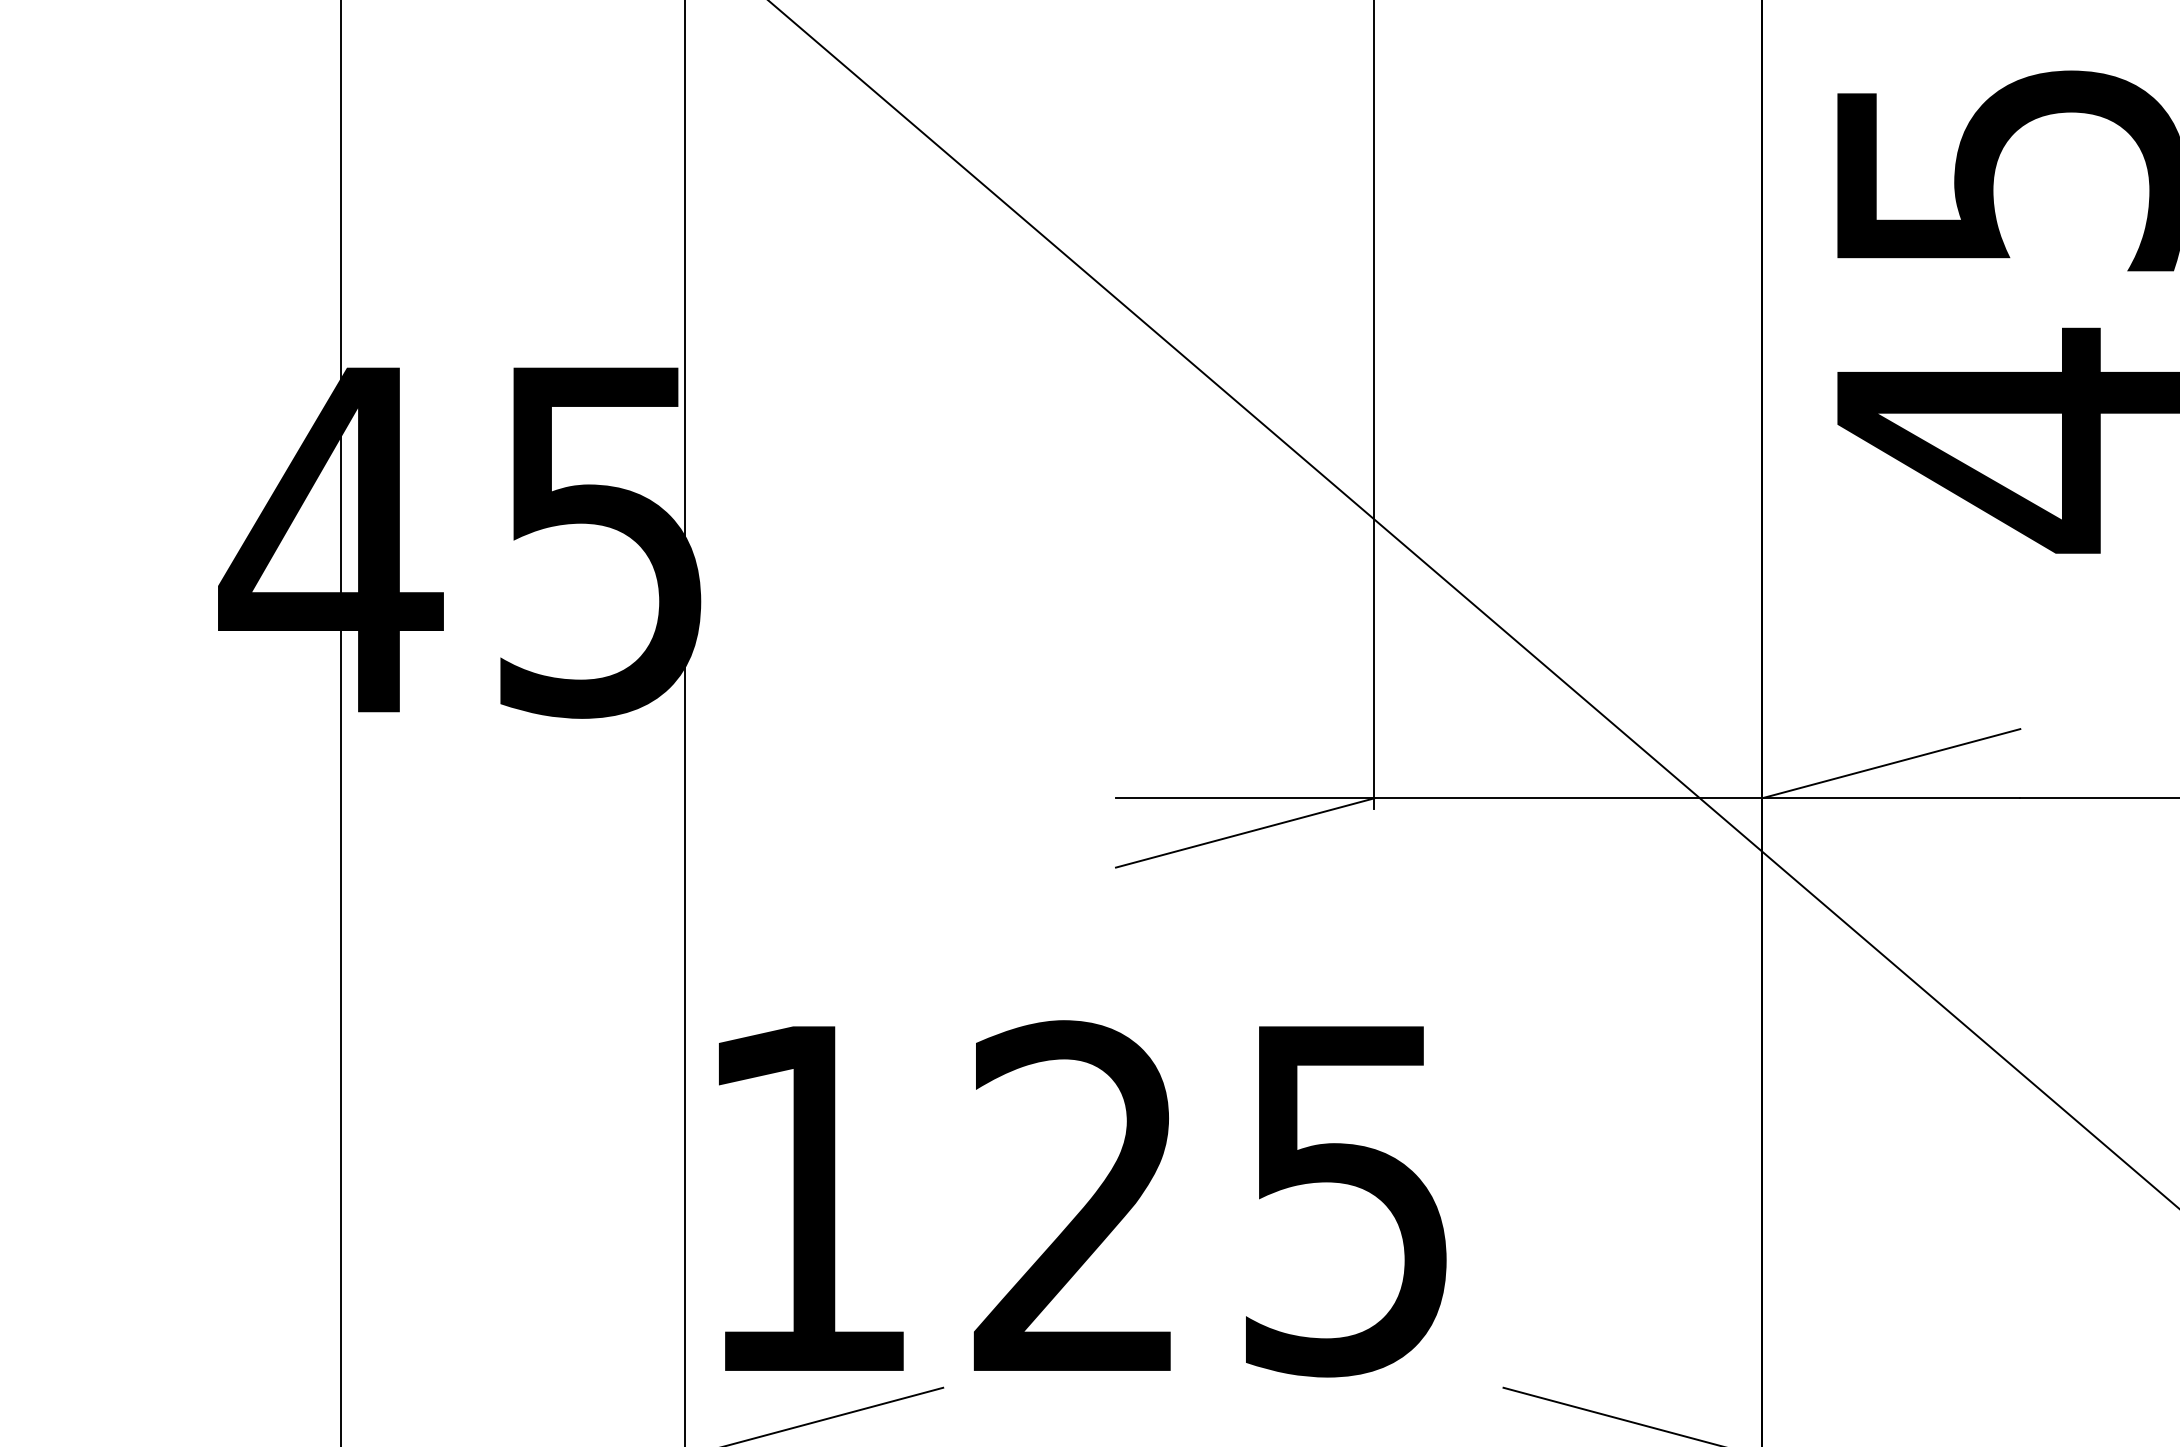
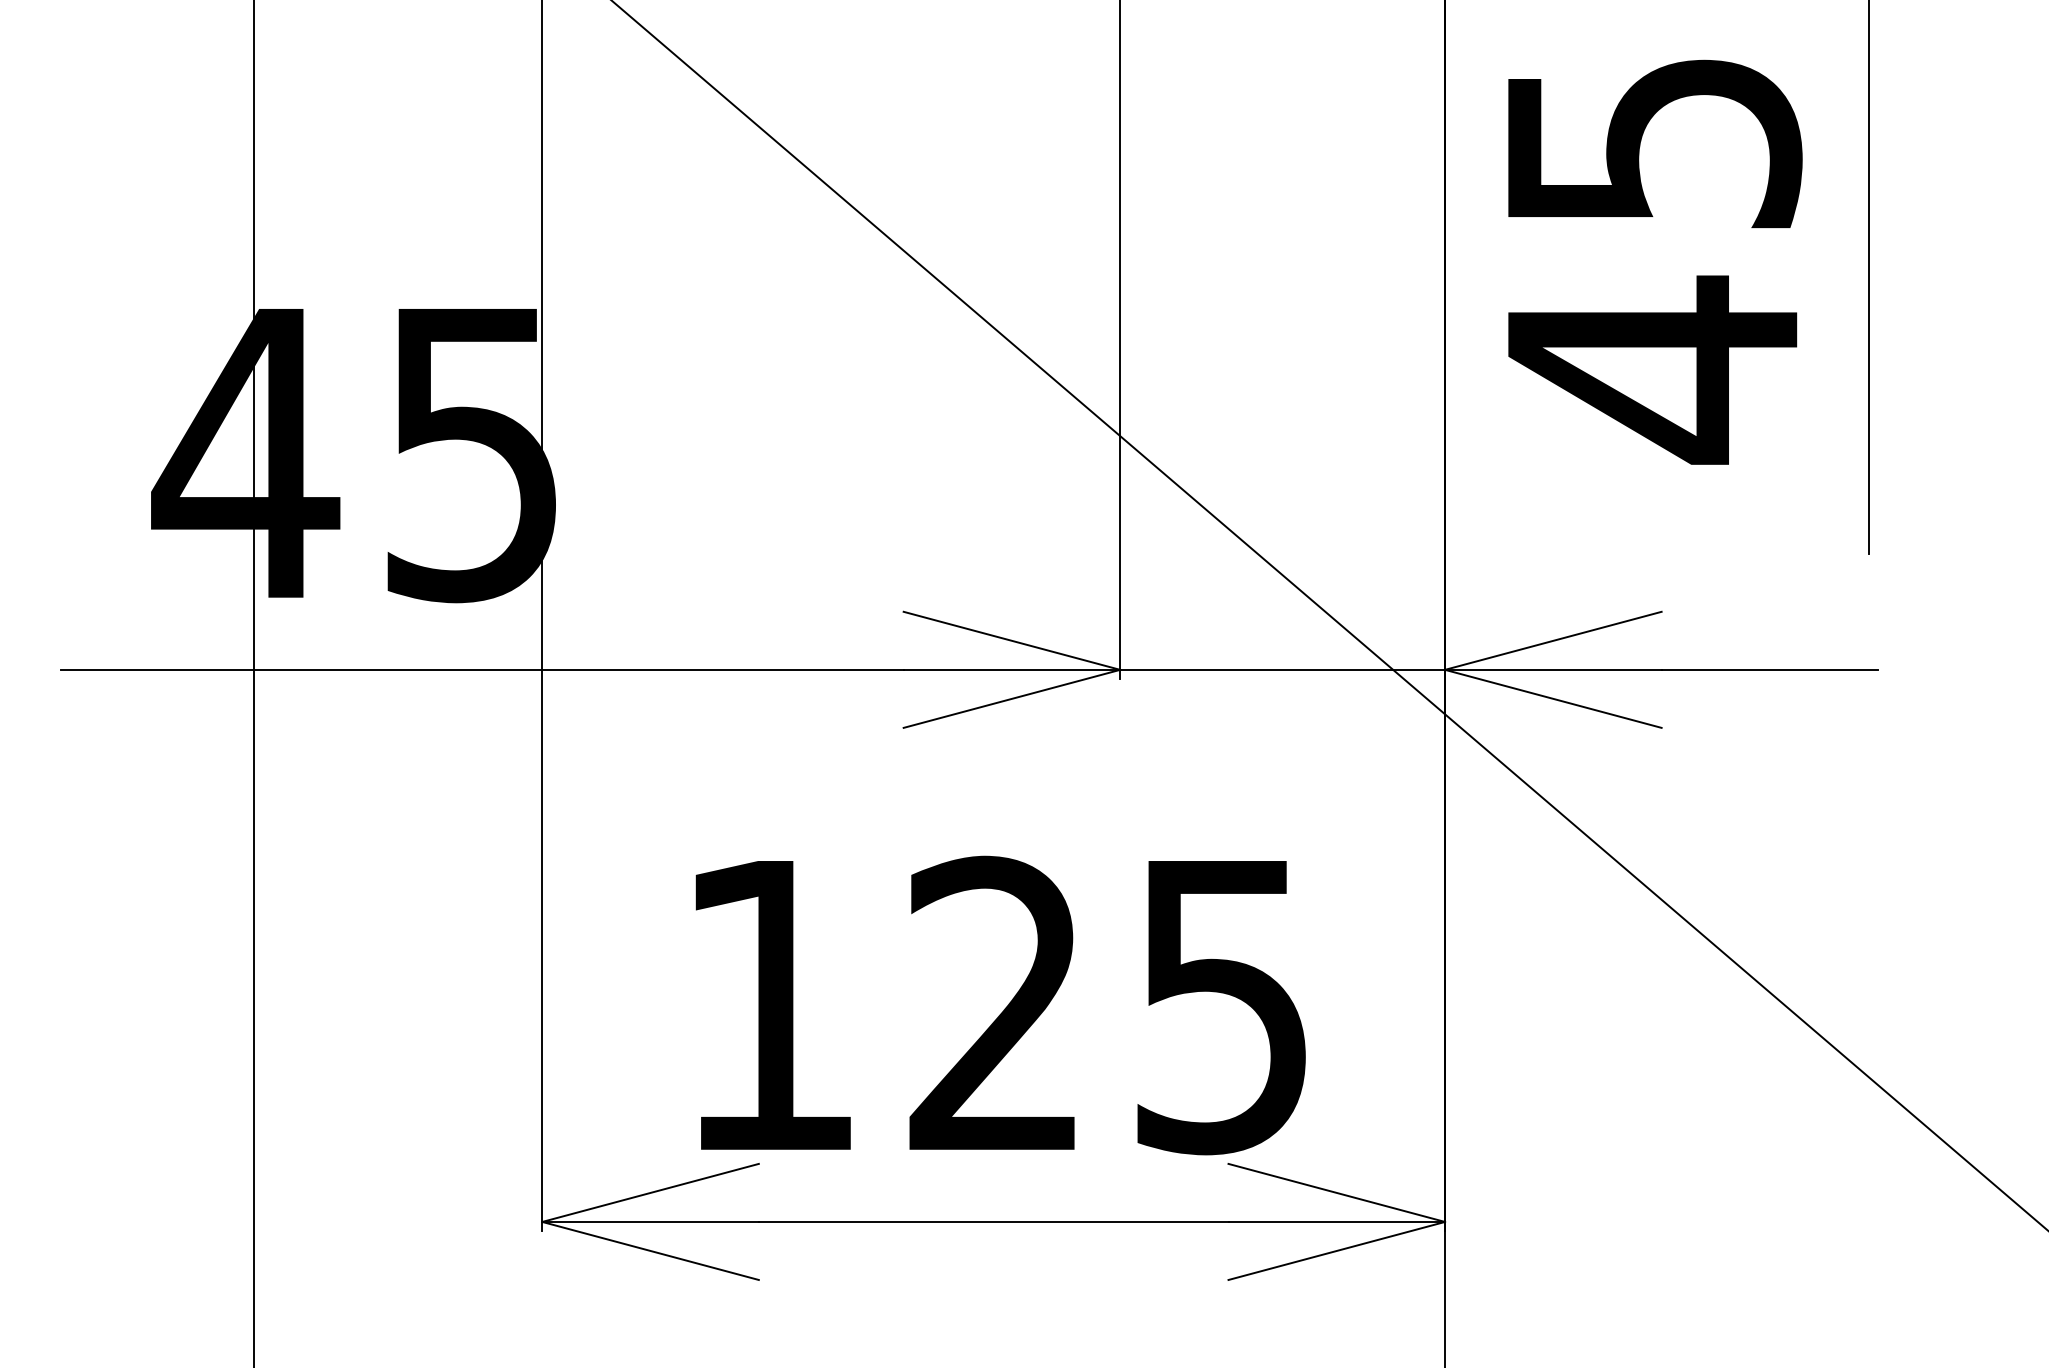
line: (1244, 763) -> (1011, 640), added
line: (613, 797) -> (482, 669), added
line: (1891, 832) -> (1553, 698), added
text: (1082, 1198) -> (1000, 1005), moved

